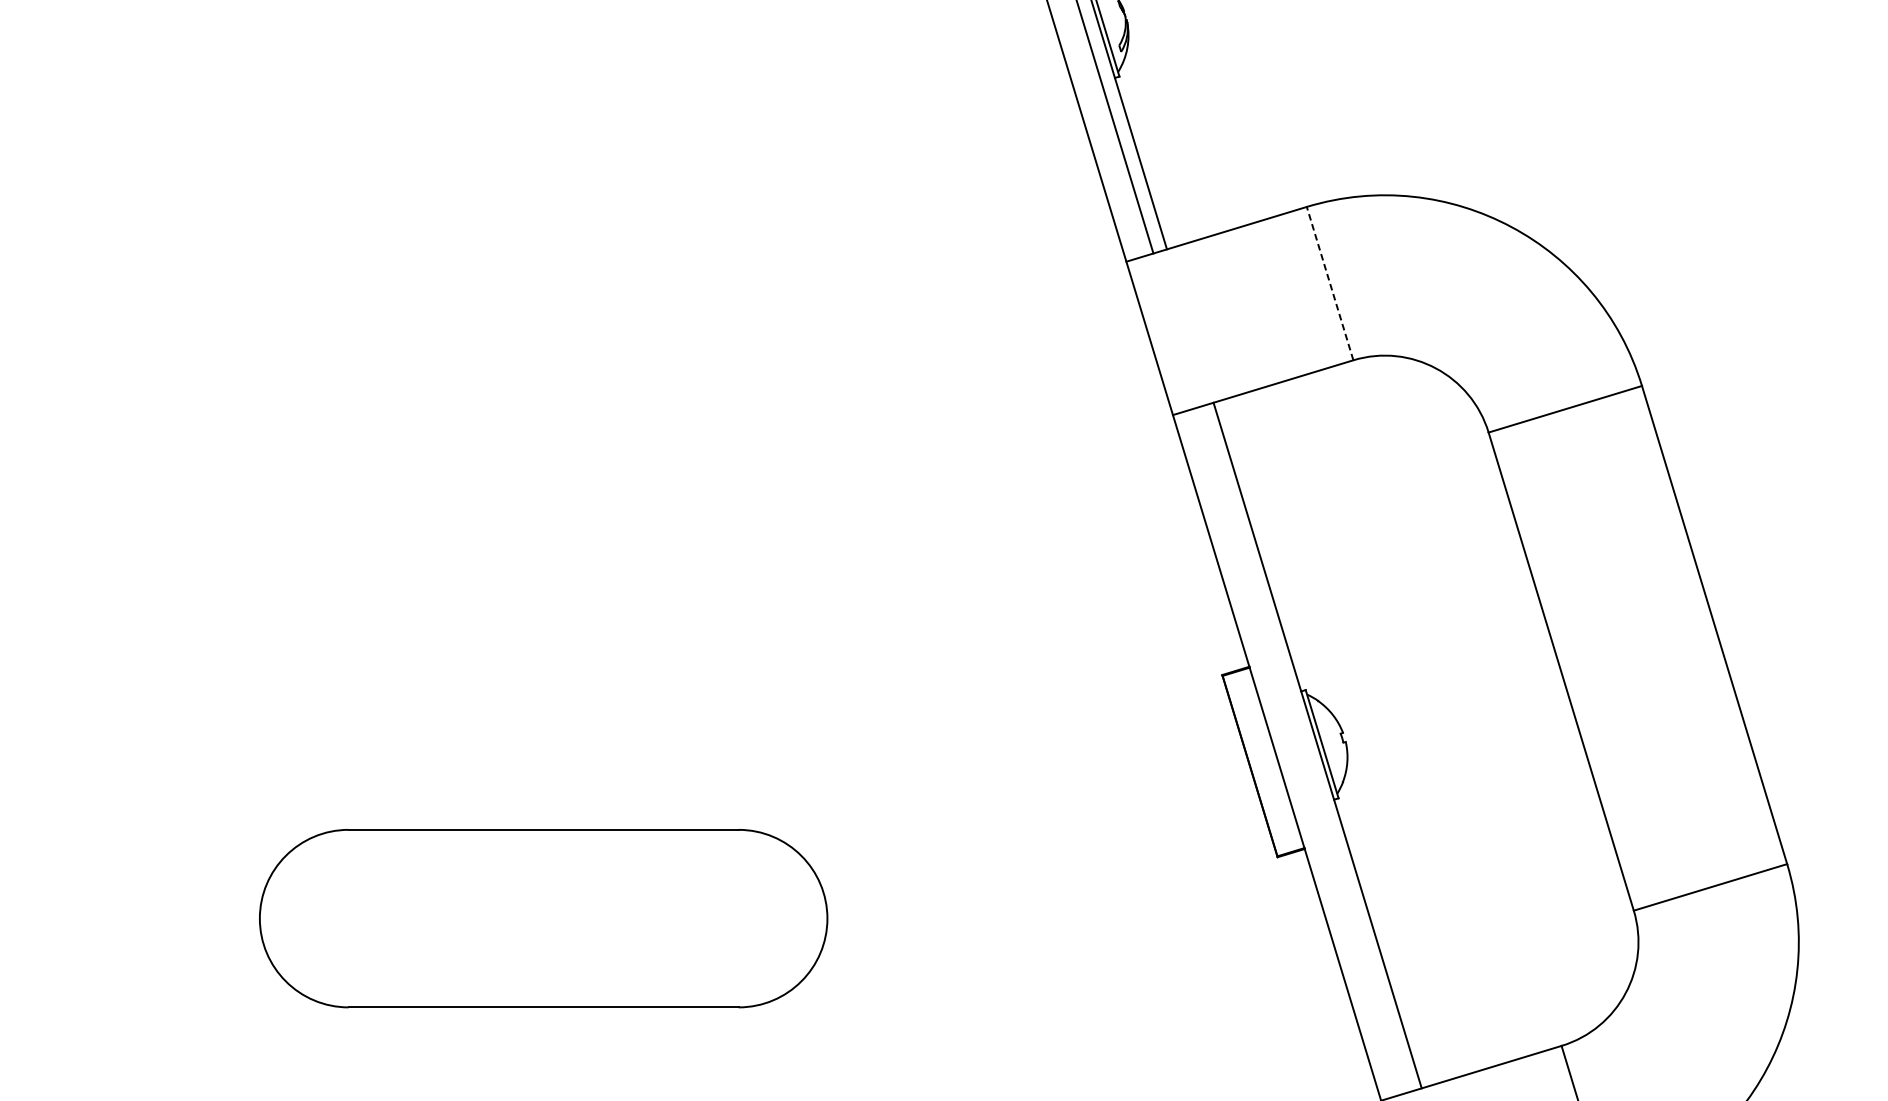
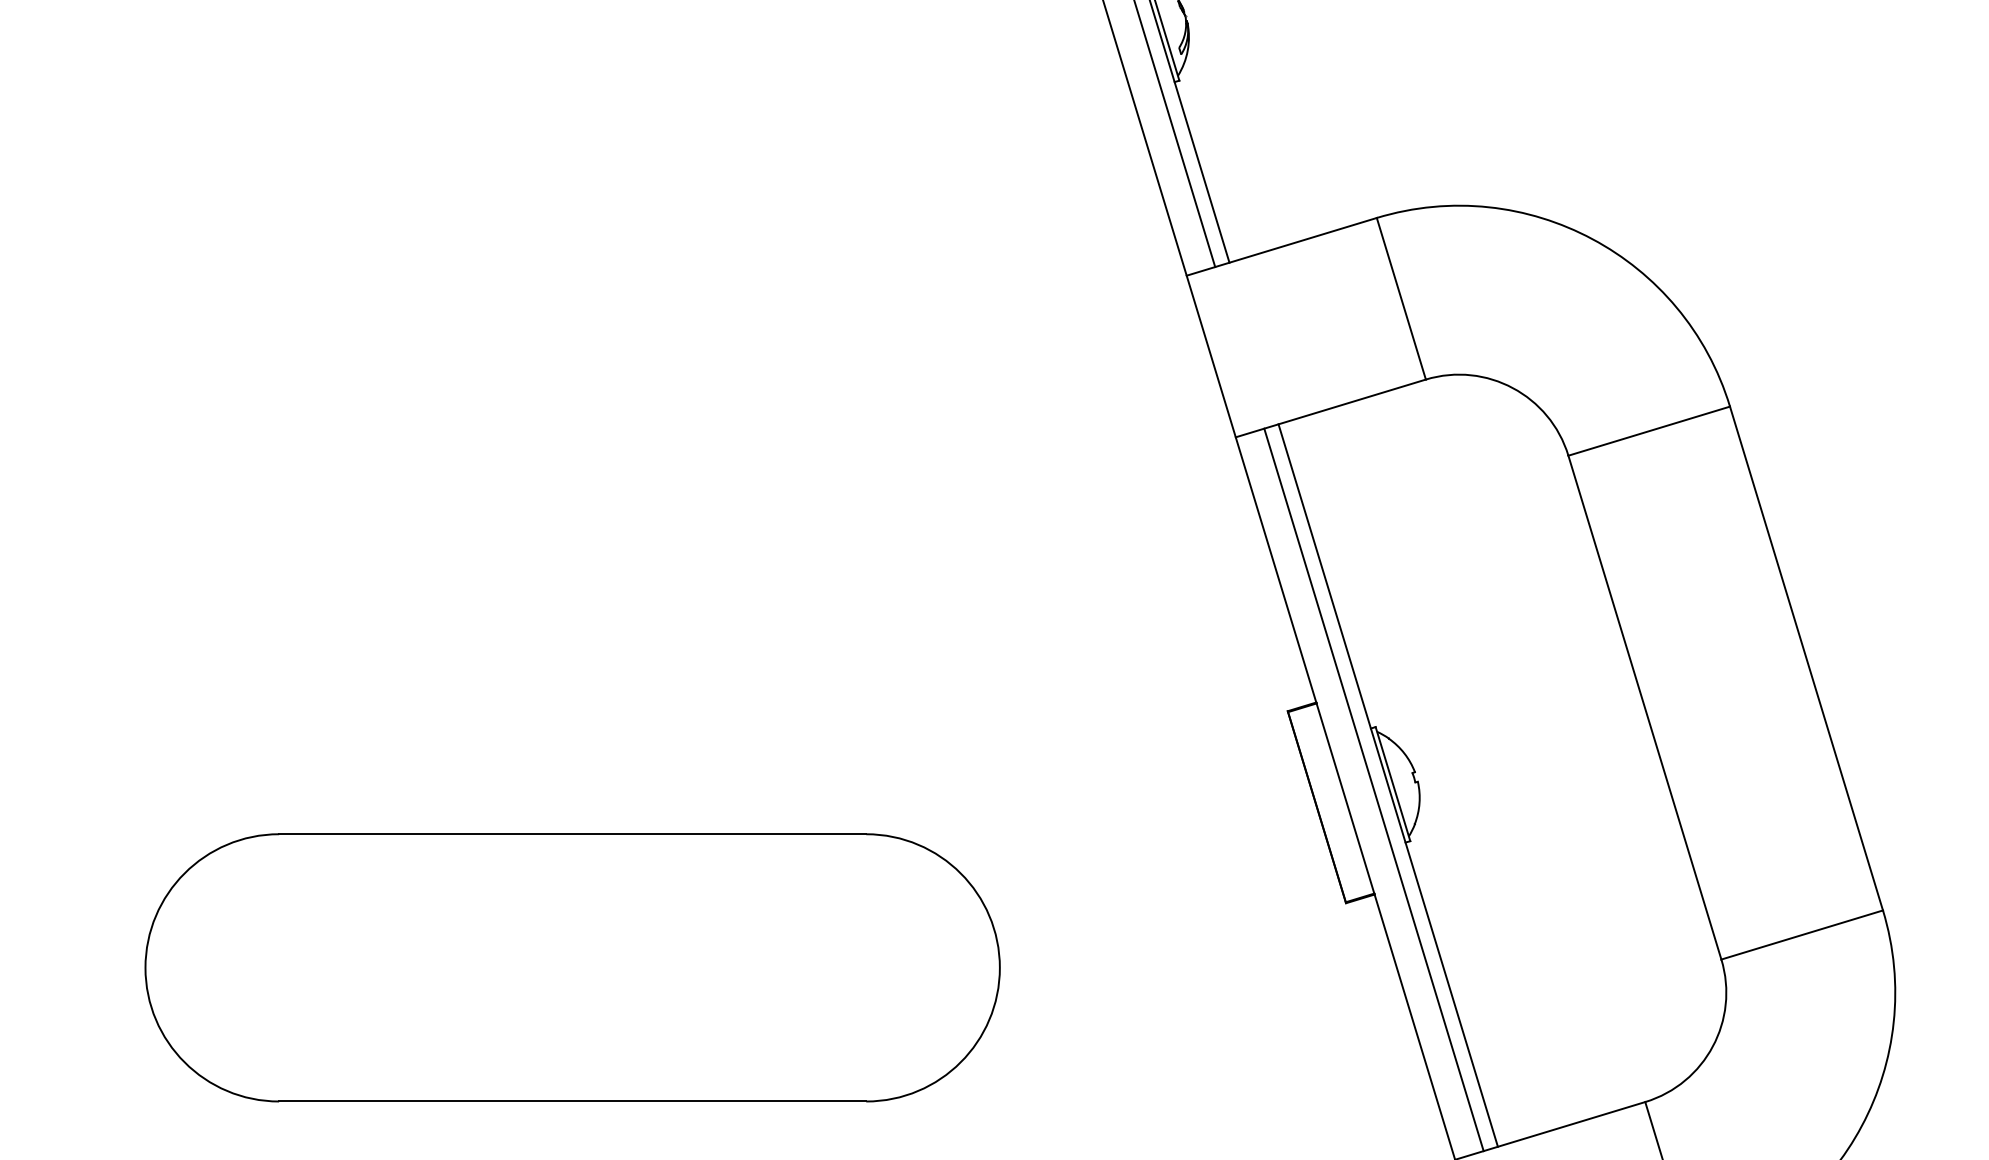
line: (1330, 283) -> (1401, 298), dashed -> solid
line: (1303, 749) -> (1373, 789), added
part: (543, 918) -> (572, 967), size x1.43

